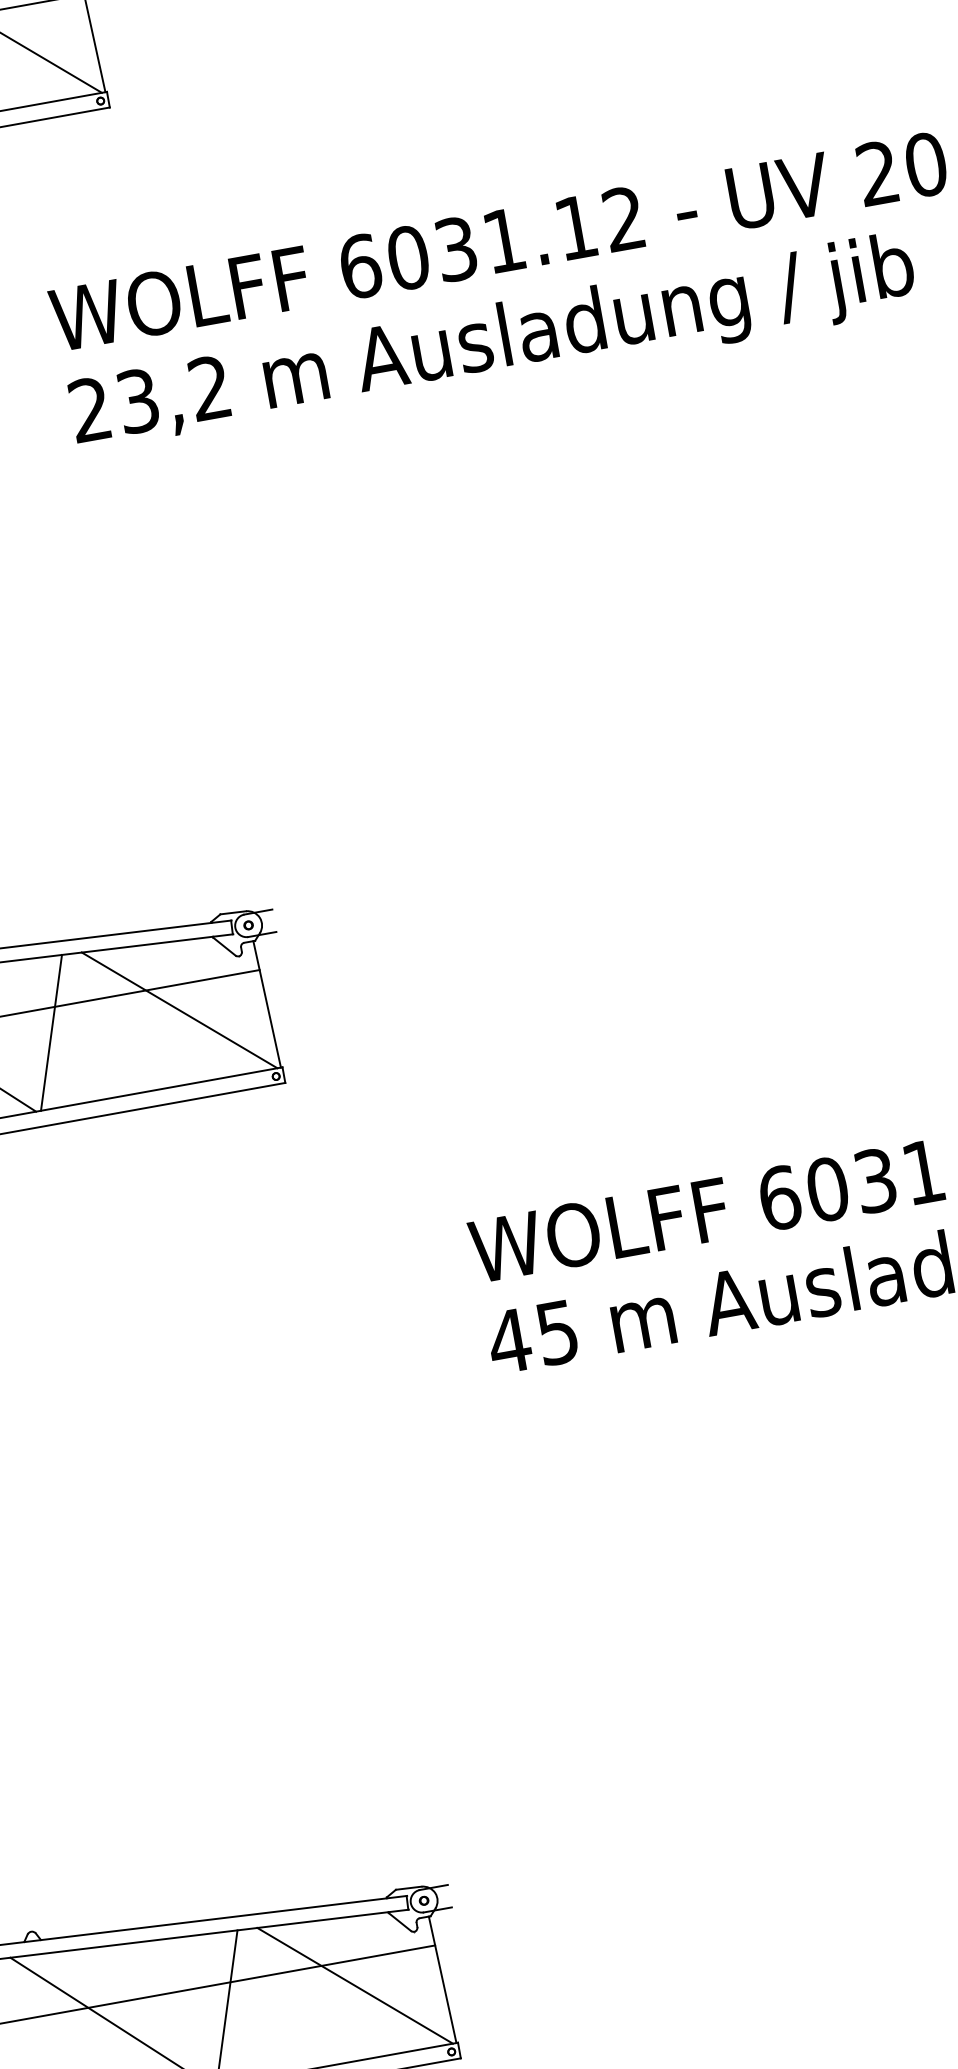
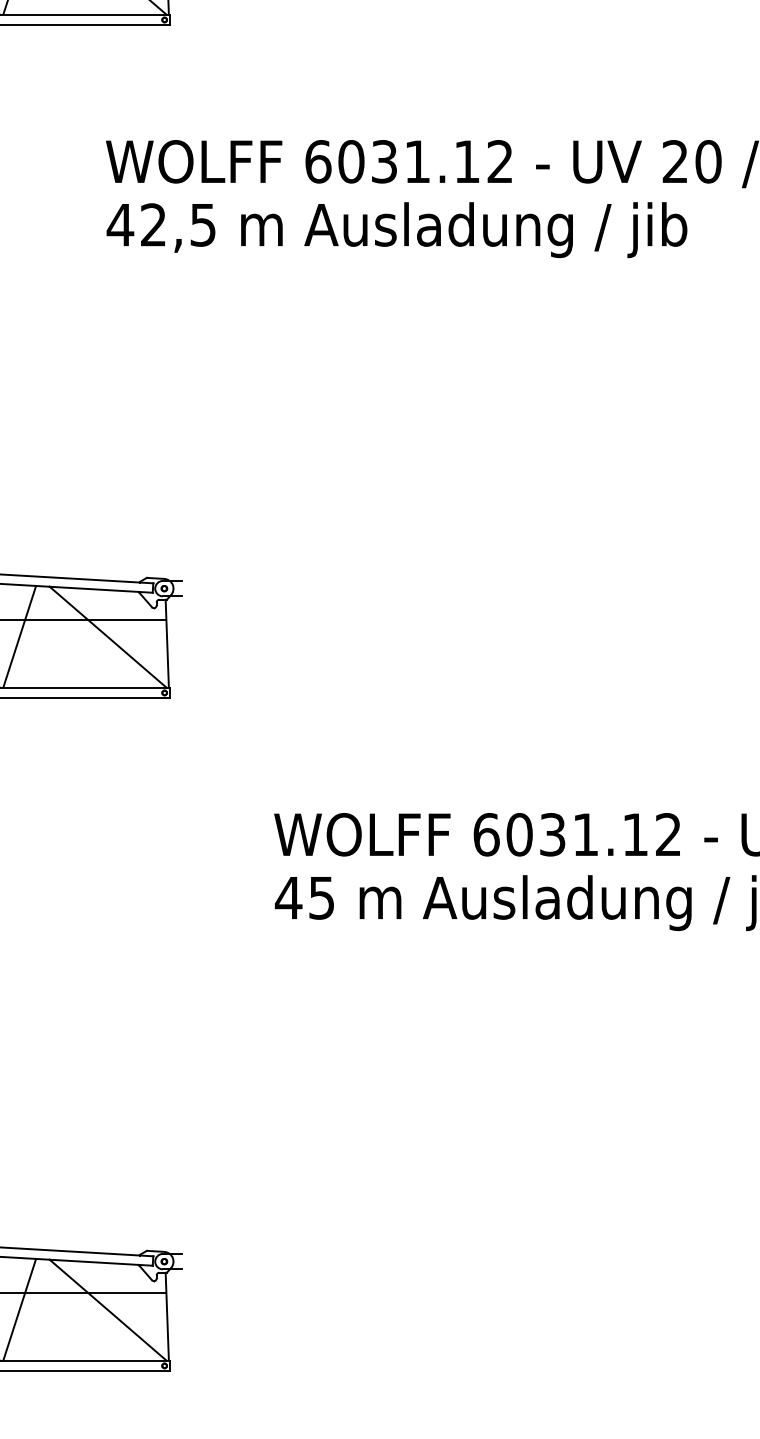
text: (148, 398) -> (160, 224), 23,2 -> 42,5

